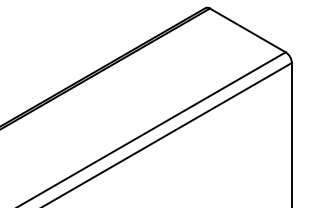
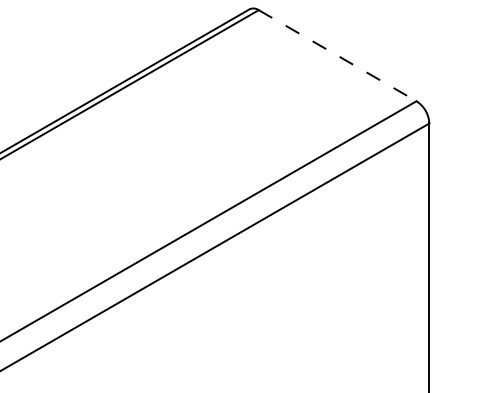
line: (247, 30) -> (336, 55), solid -> dashed

